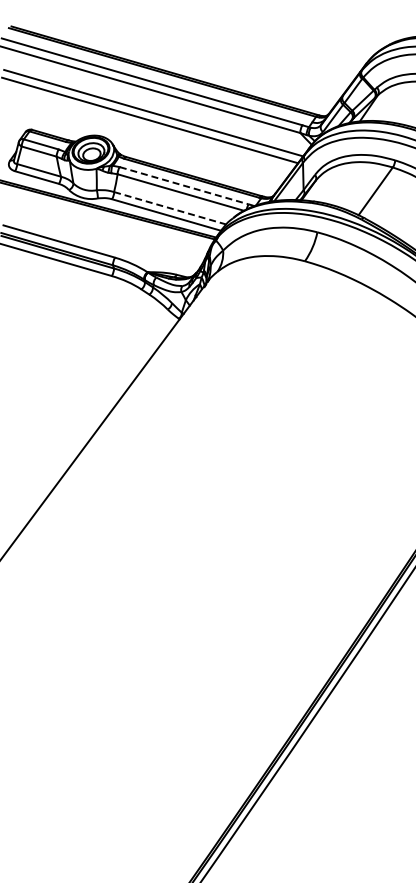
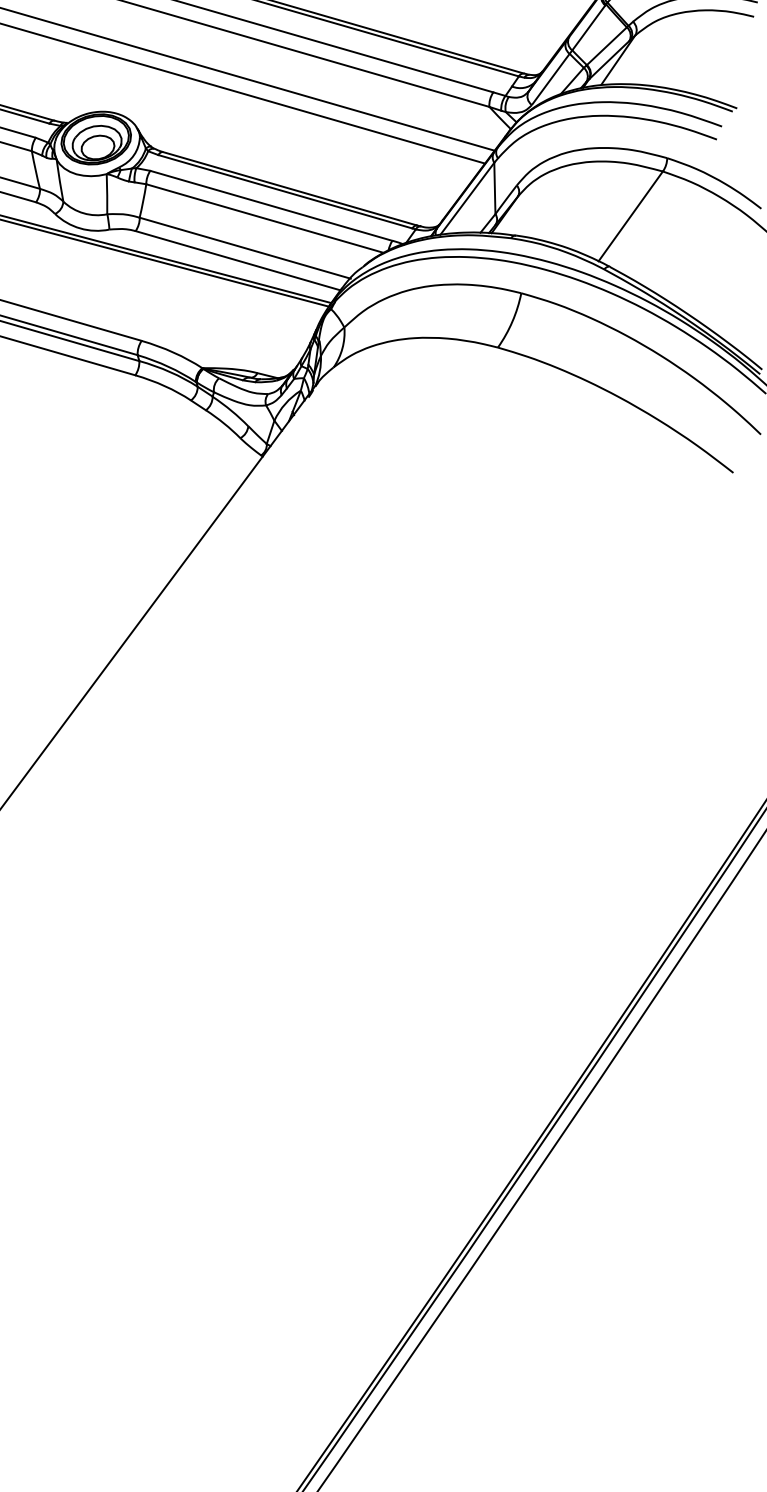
line: (184, 185) -> (271, 205), dashed -> solid
line: (170, 208) -> (245, 248), dashed -> solid

